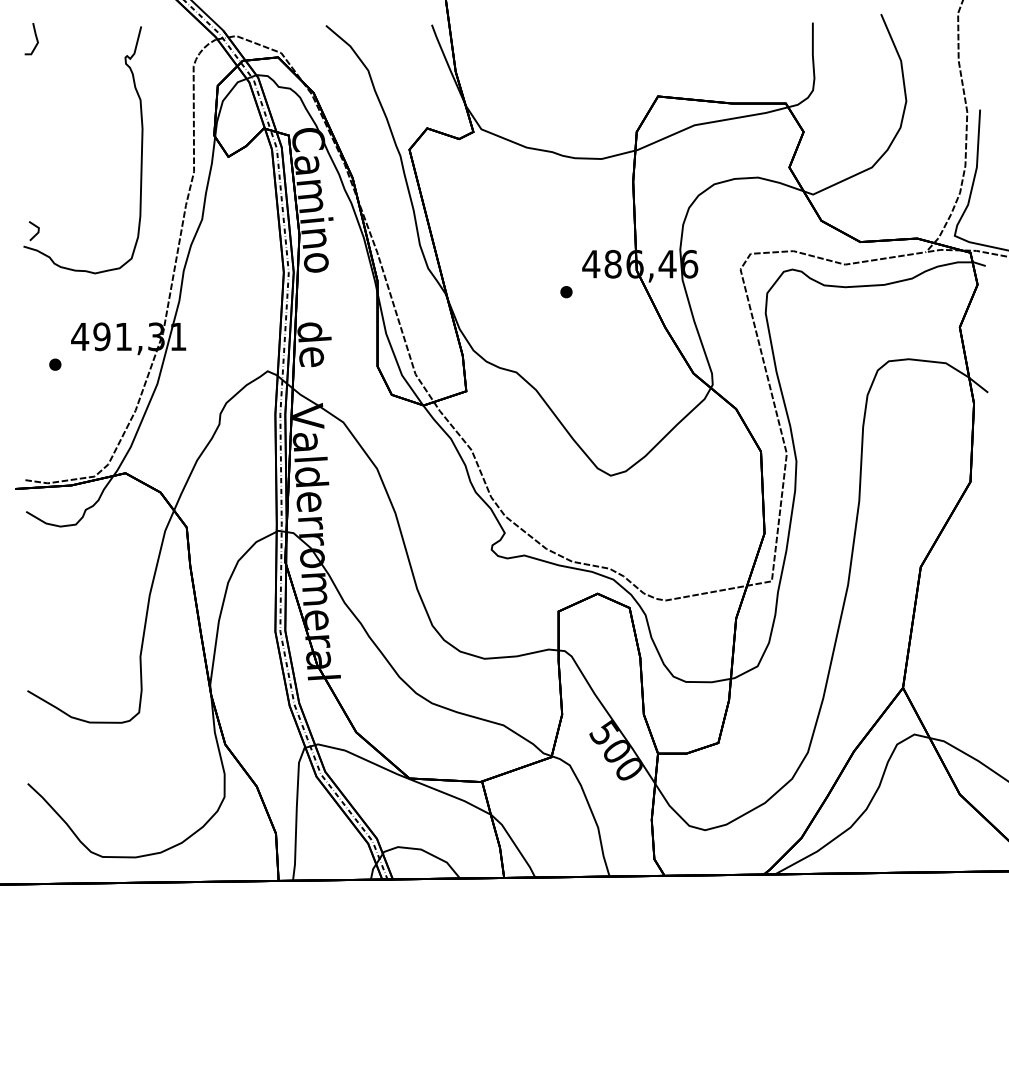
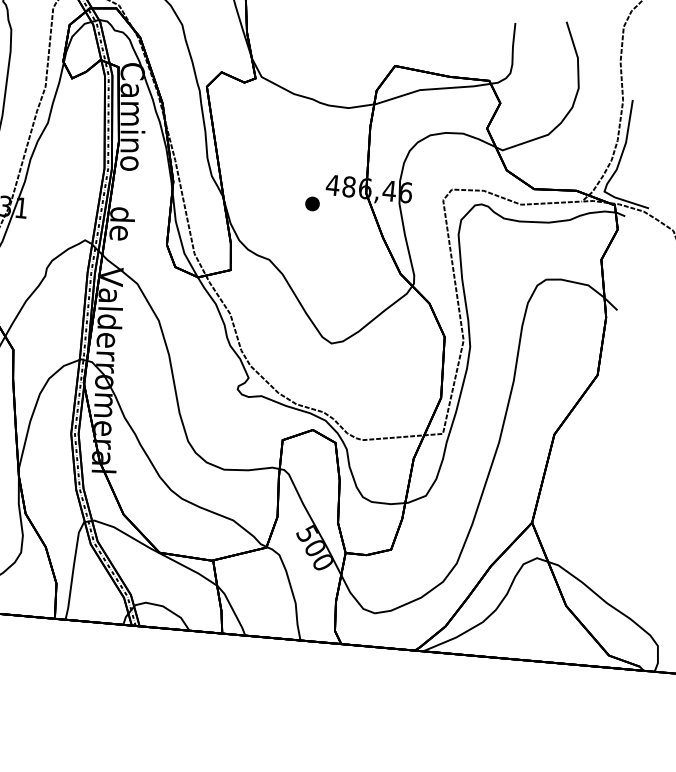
part: (566, 292) -> (312, 204), size x1.6

